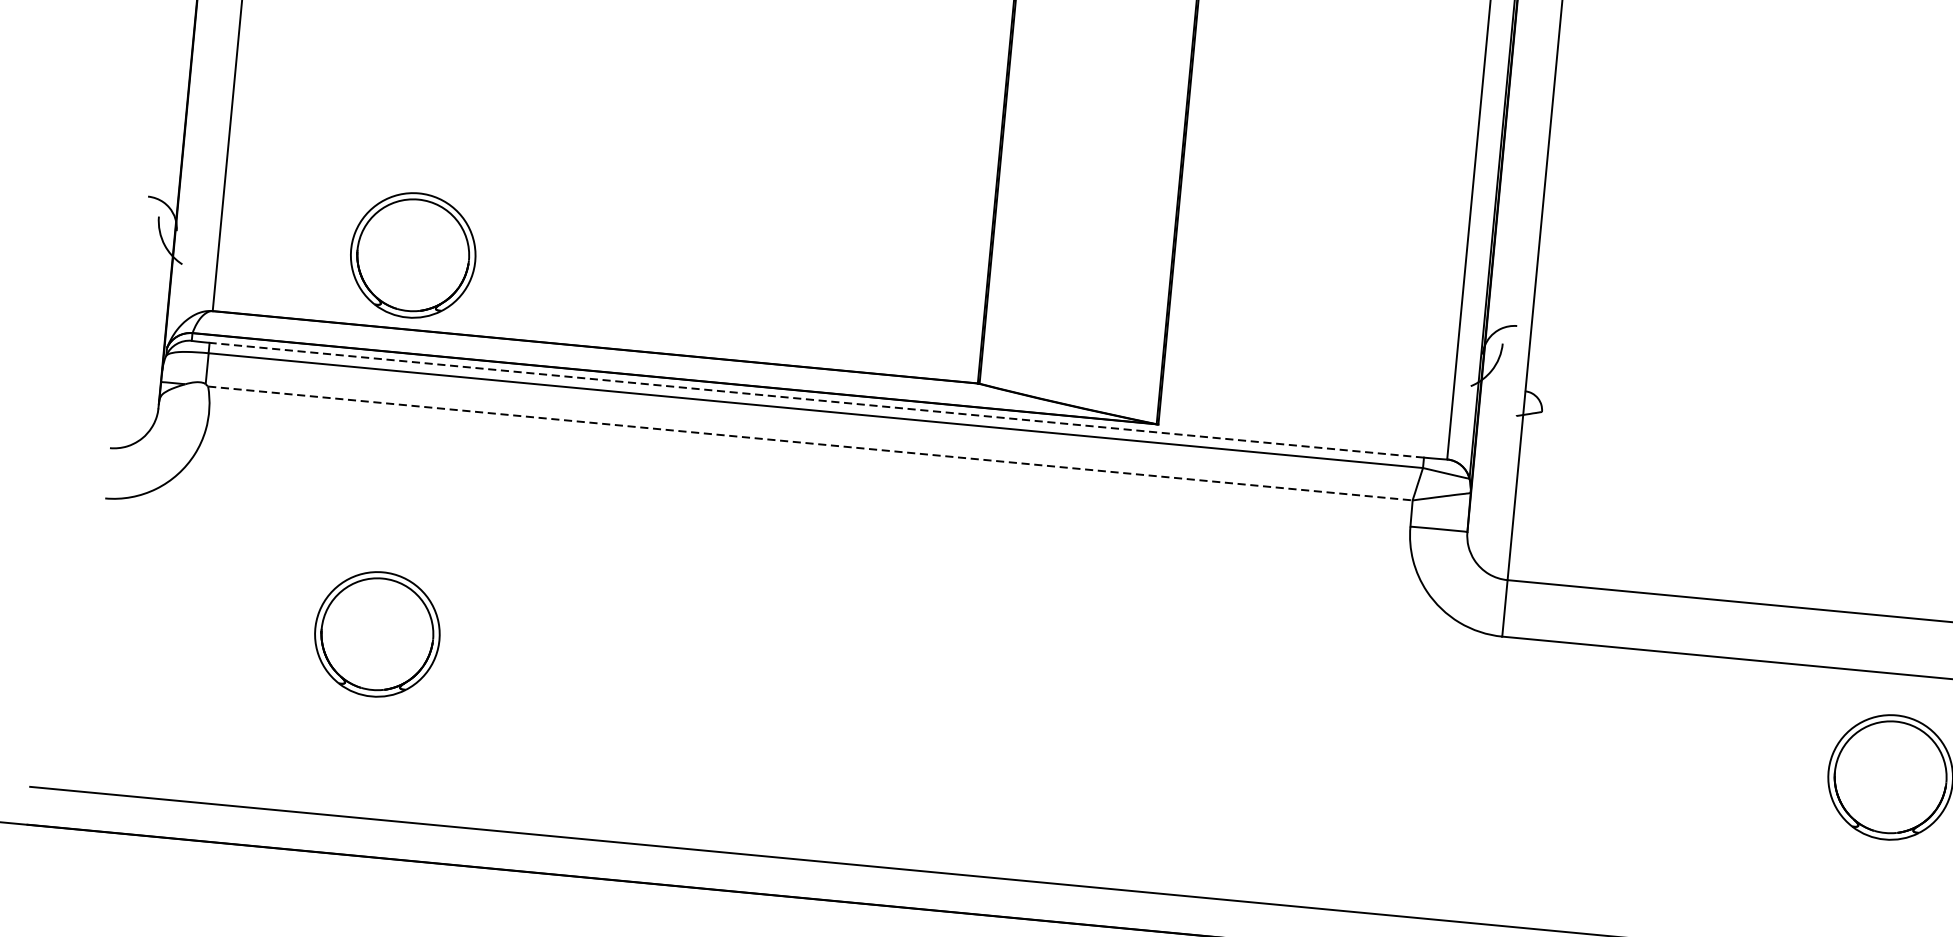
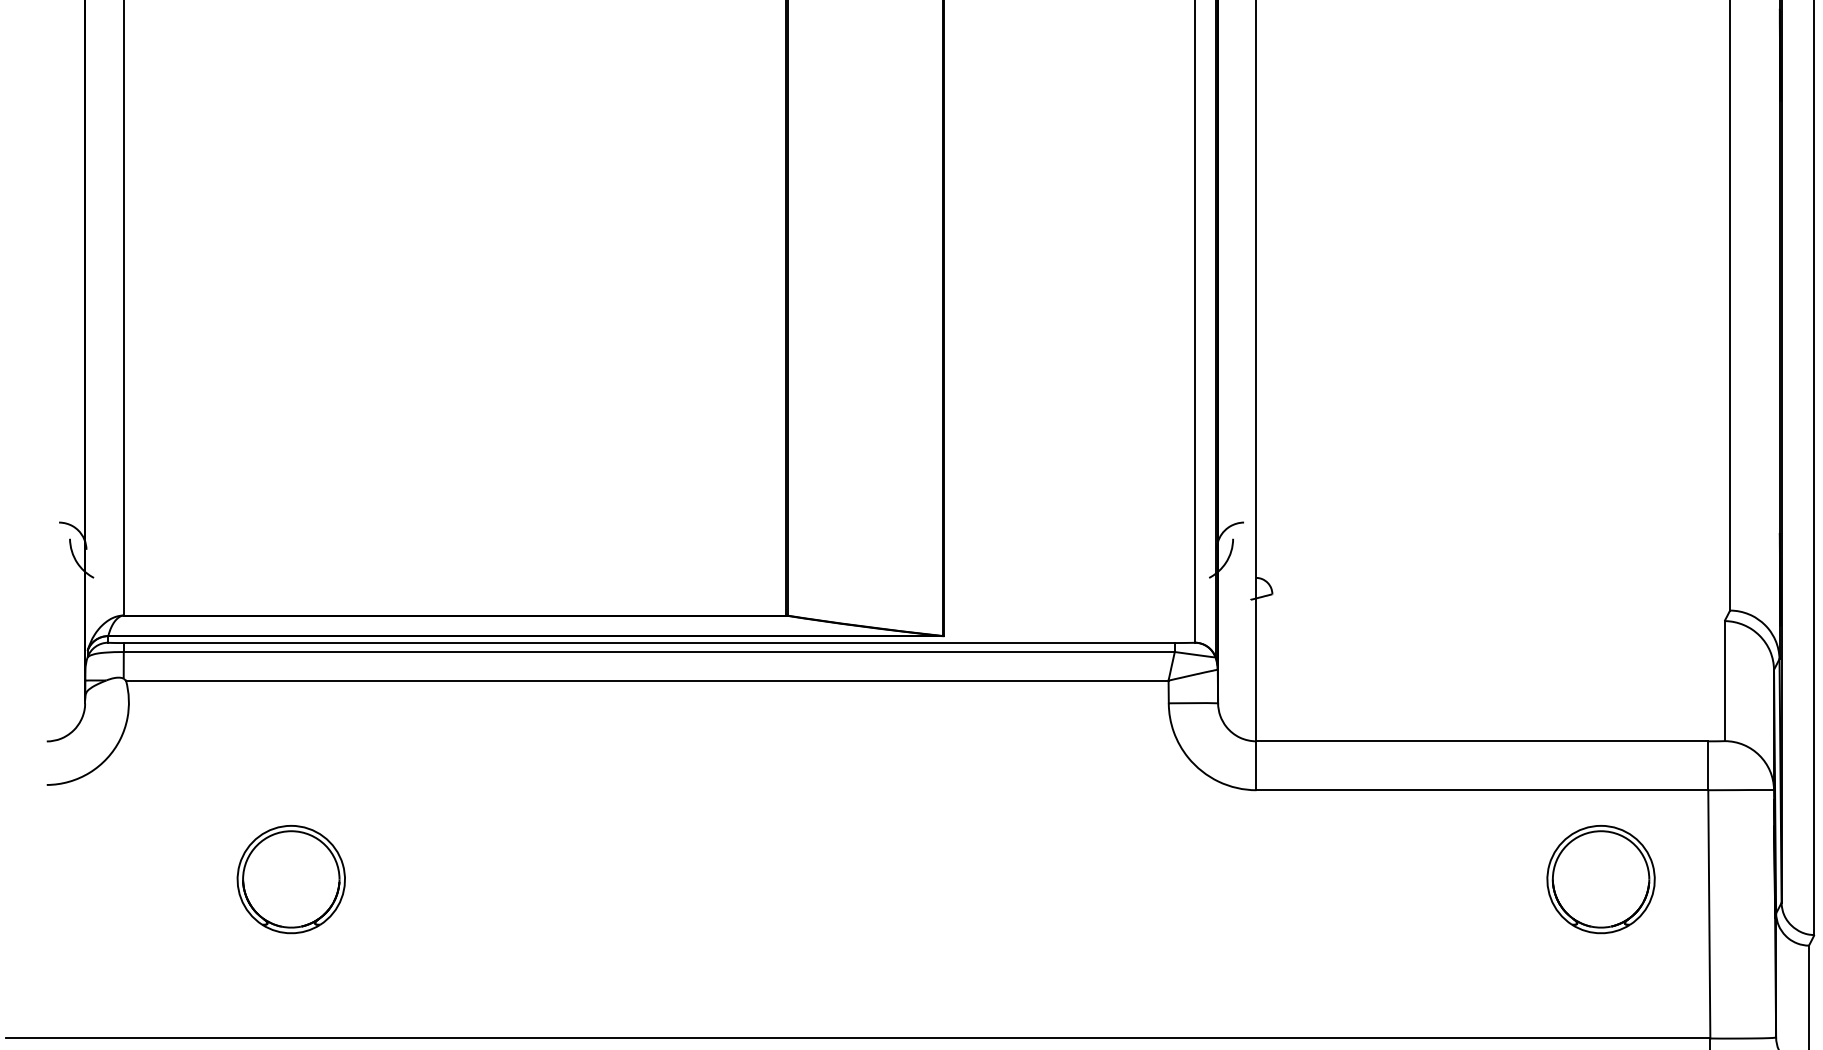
part: (412, 255) -> (290, 551), removed
line: (817, 400) -> (649, 643), dashed -> solid
line: (810, 443) -> (647, 680), dashed -> solid

